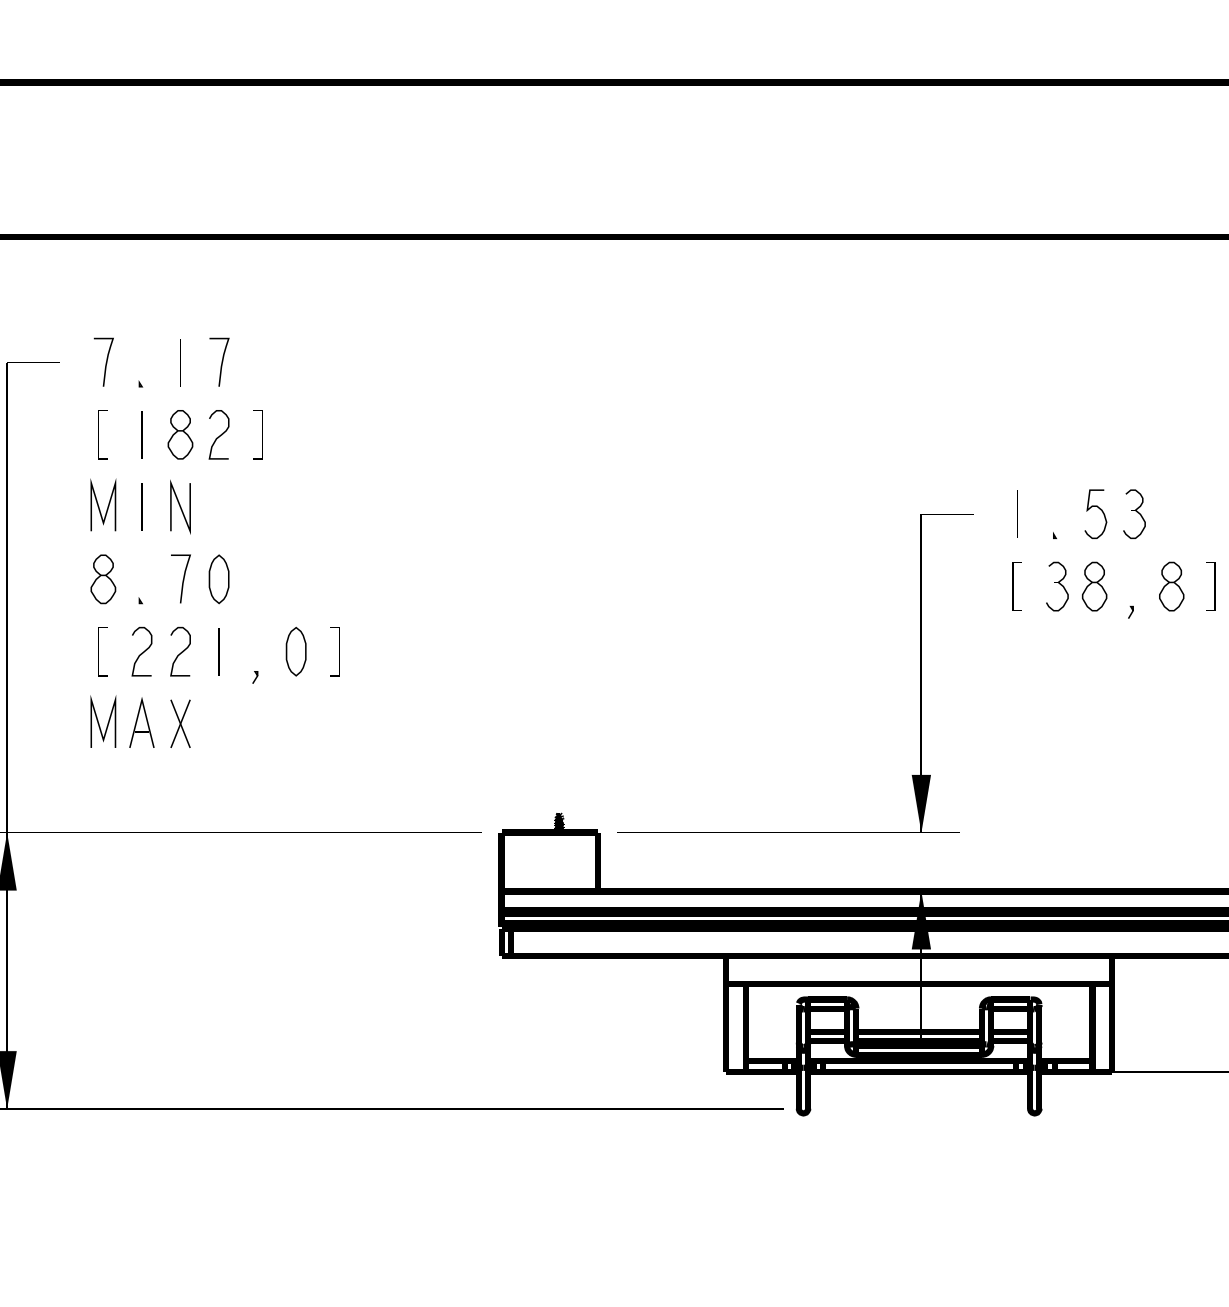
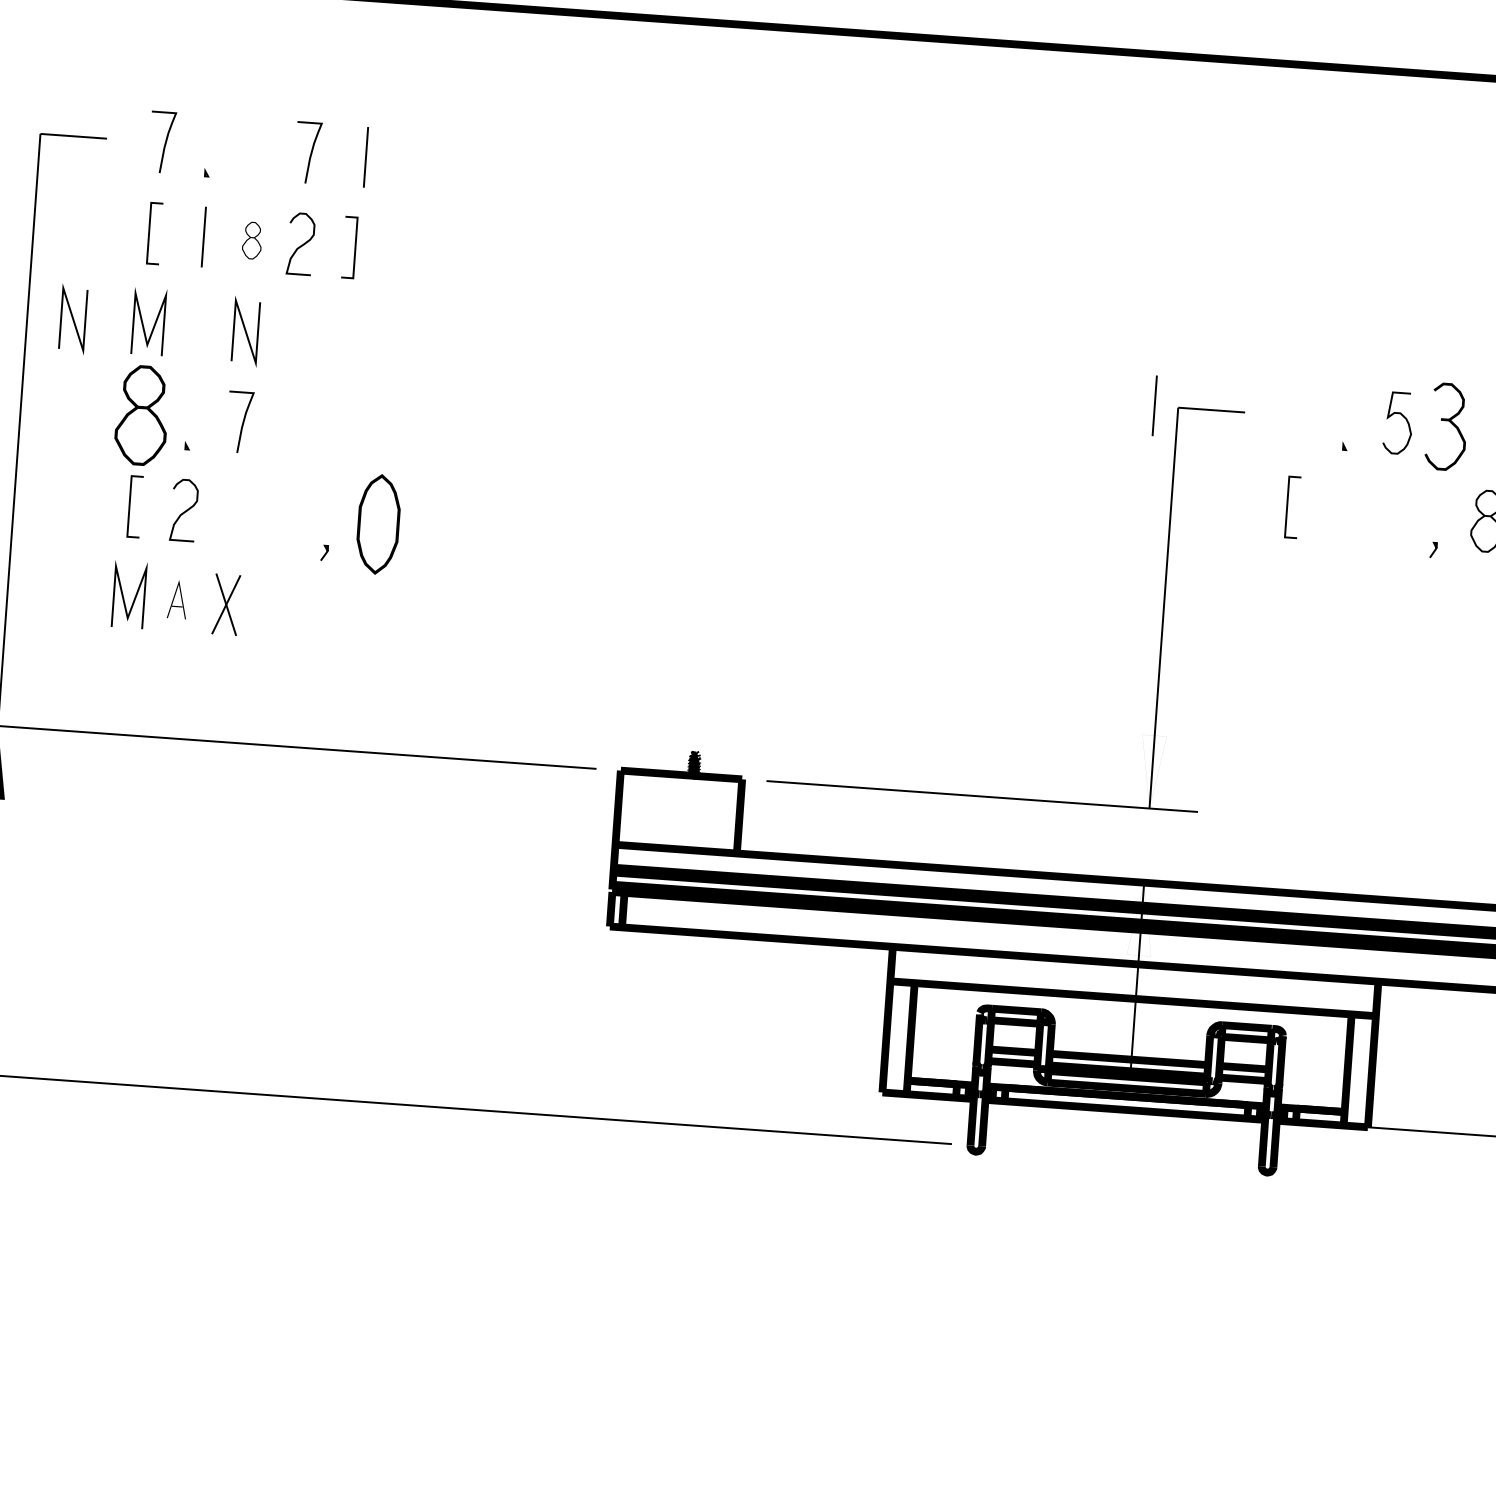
line: (180, 362) -> (365, 157), moved
part: (180, 434) -> (252, 240), size x0.6
line: (43, 506) -> (73, 318), added
line: (141, 506) -> (196, 327), removed
line: (1017, 513) -> (1154, 404), moved
part: (1134, 513) -> (1447, 425), size x1.4
part: (103, 579) -> (142, 415), size x1.6
part: (218, 579) -> (287, 426), removed
part: (1057, 586) -> (1343, 510), removed
part: (1094, 586) -> (1390, 514), removed
curve: (181, 651) -> (234, 513), removed
line: (218, 651) -> (280, 516), removed
part: (295, 651) -> (377, 523), size x1.6
line: (339, 651) -> (433, 527), removed
part: (141, 722) -> (177, 599), size x0.6
fill: (921, 803) -> (1152, 771), removed
fill: (921, 920) -> (1141, 919), removed

